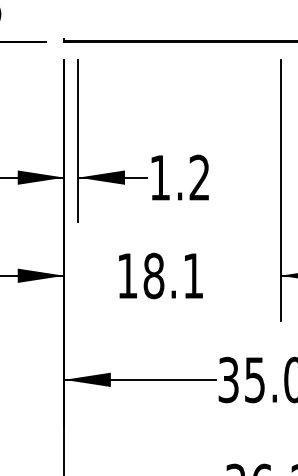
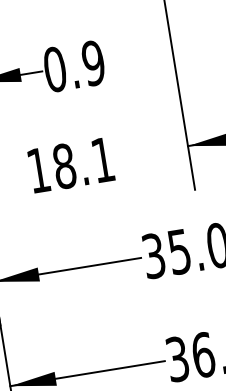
text: (179, 177) -> (73, 66), 1.2 -> 0.9

